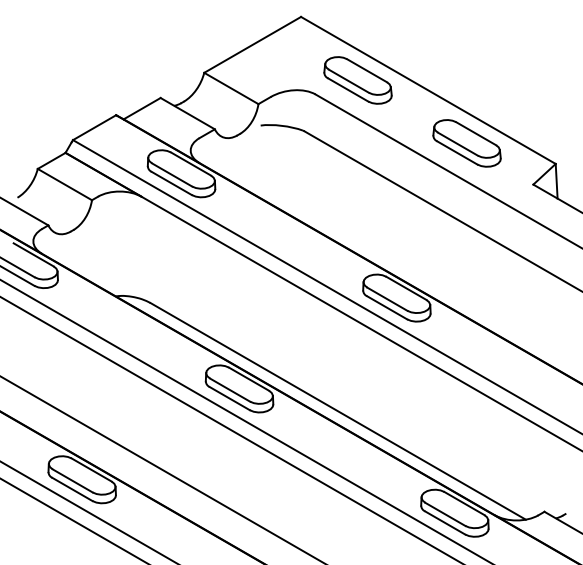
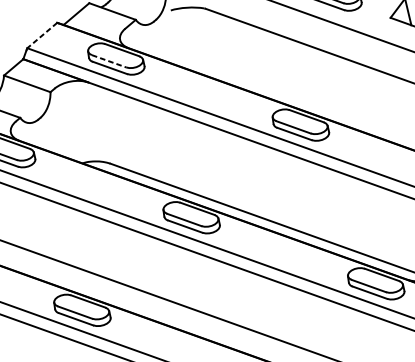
line: (94, 127) -> (42, 35), solid -> dashed
line: (172, 175) -> (109, 61), solid -> dashed

